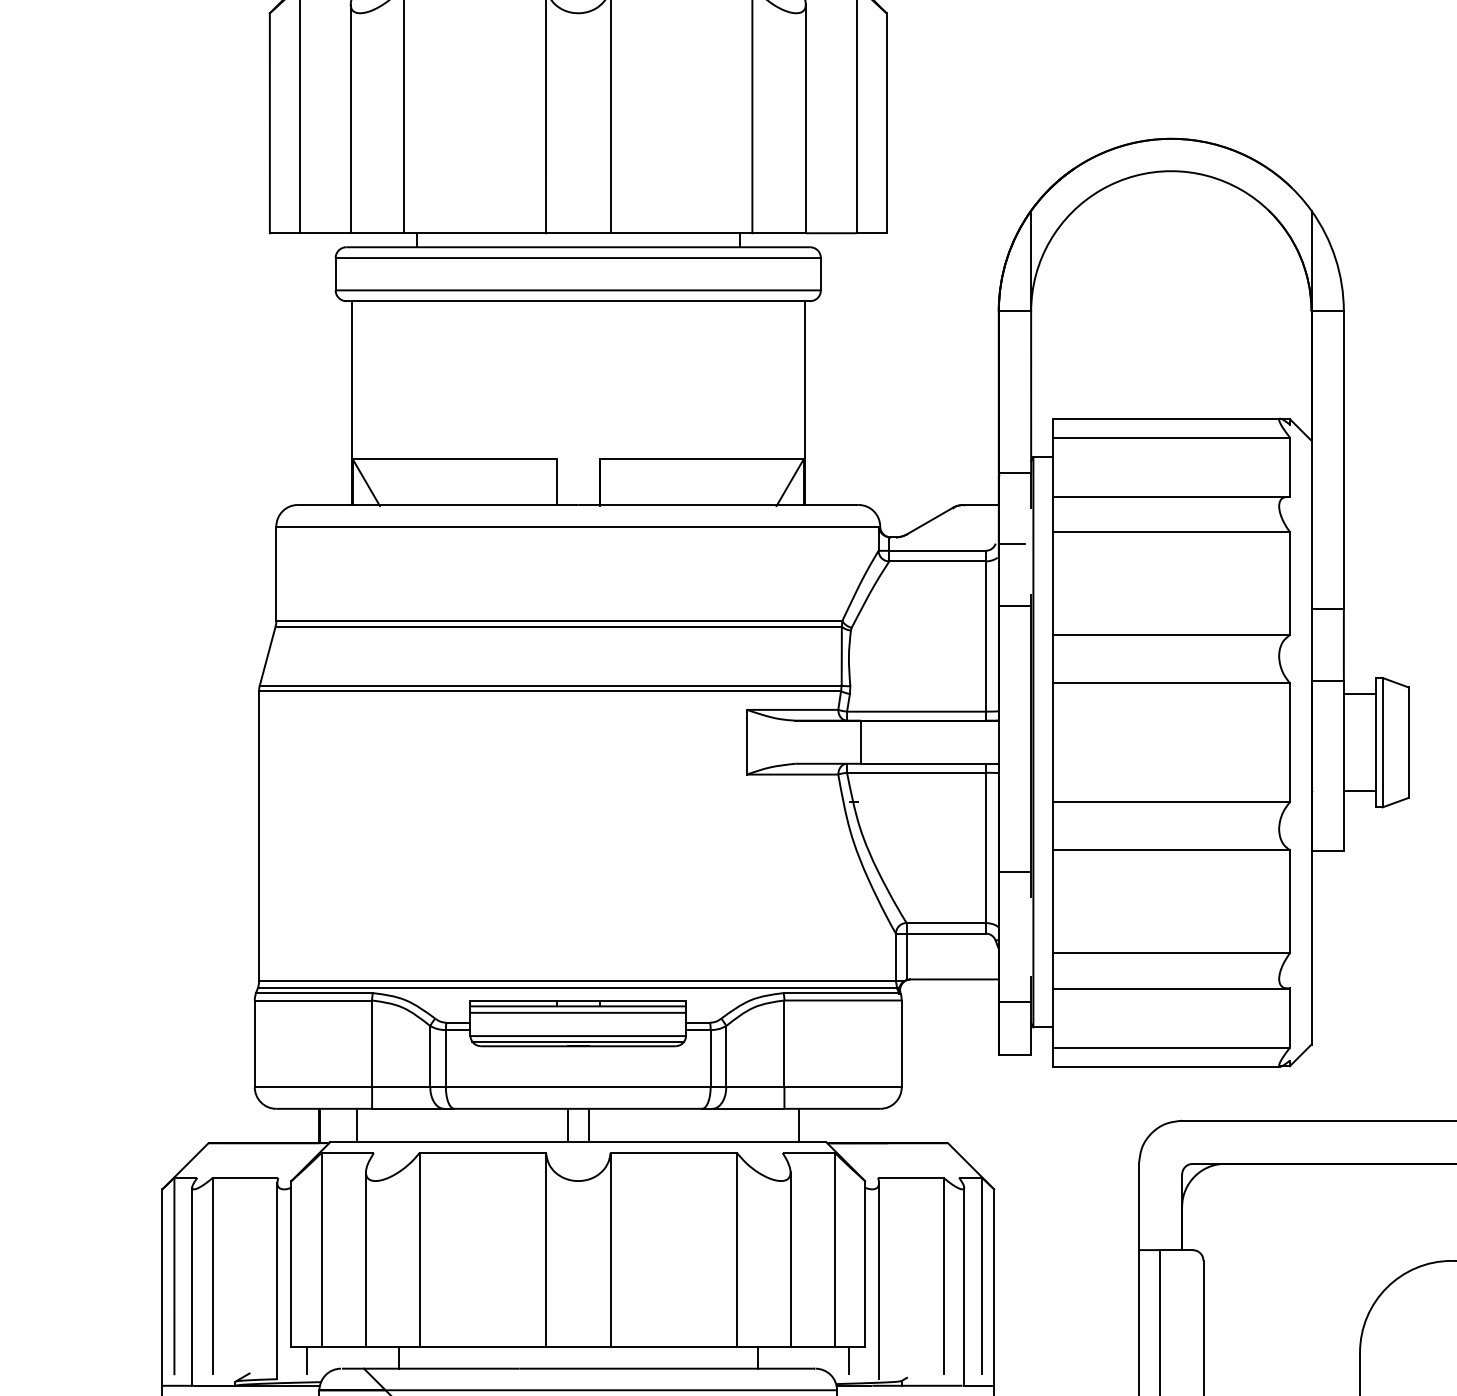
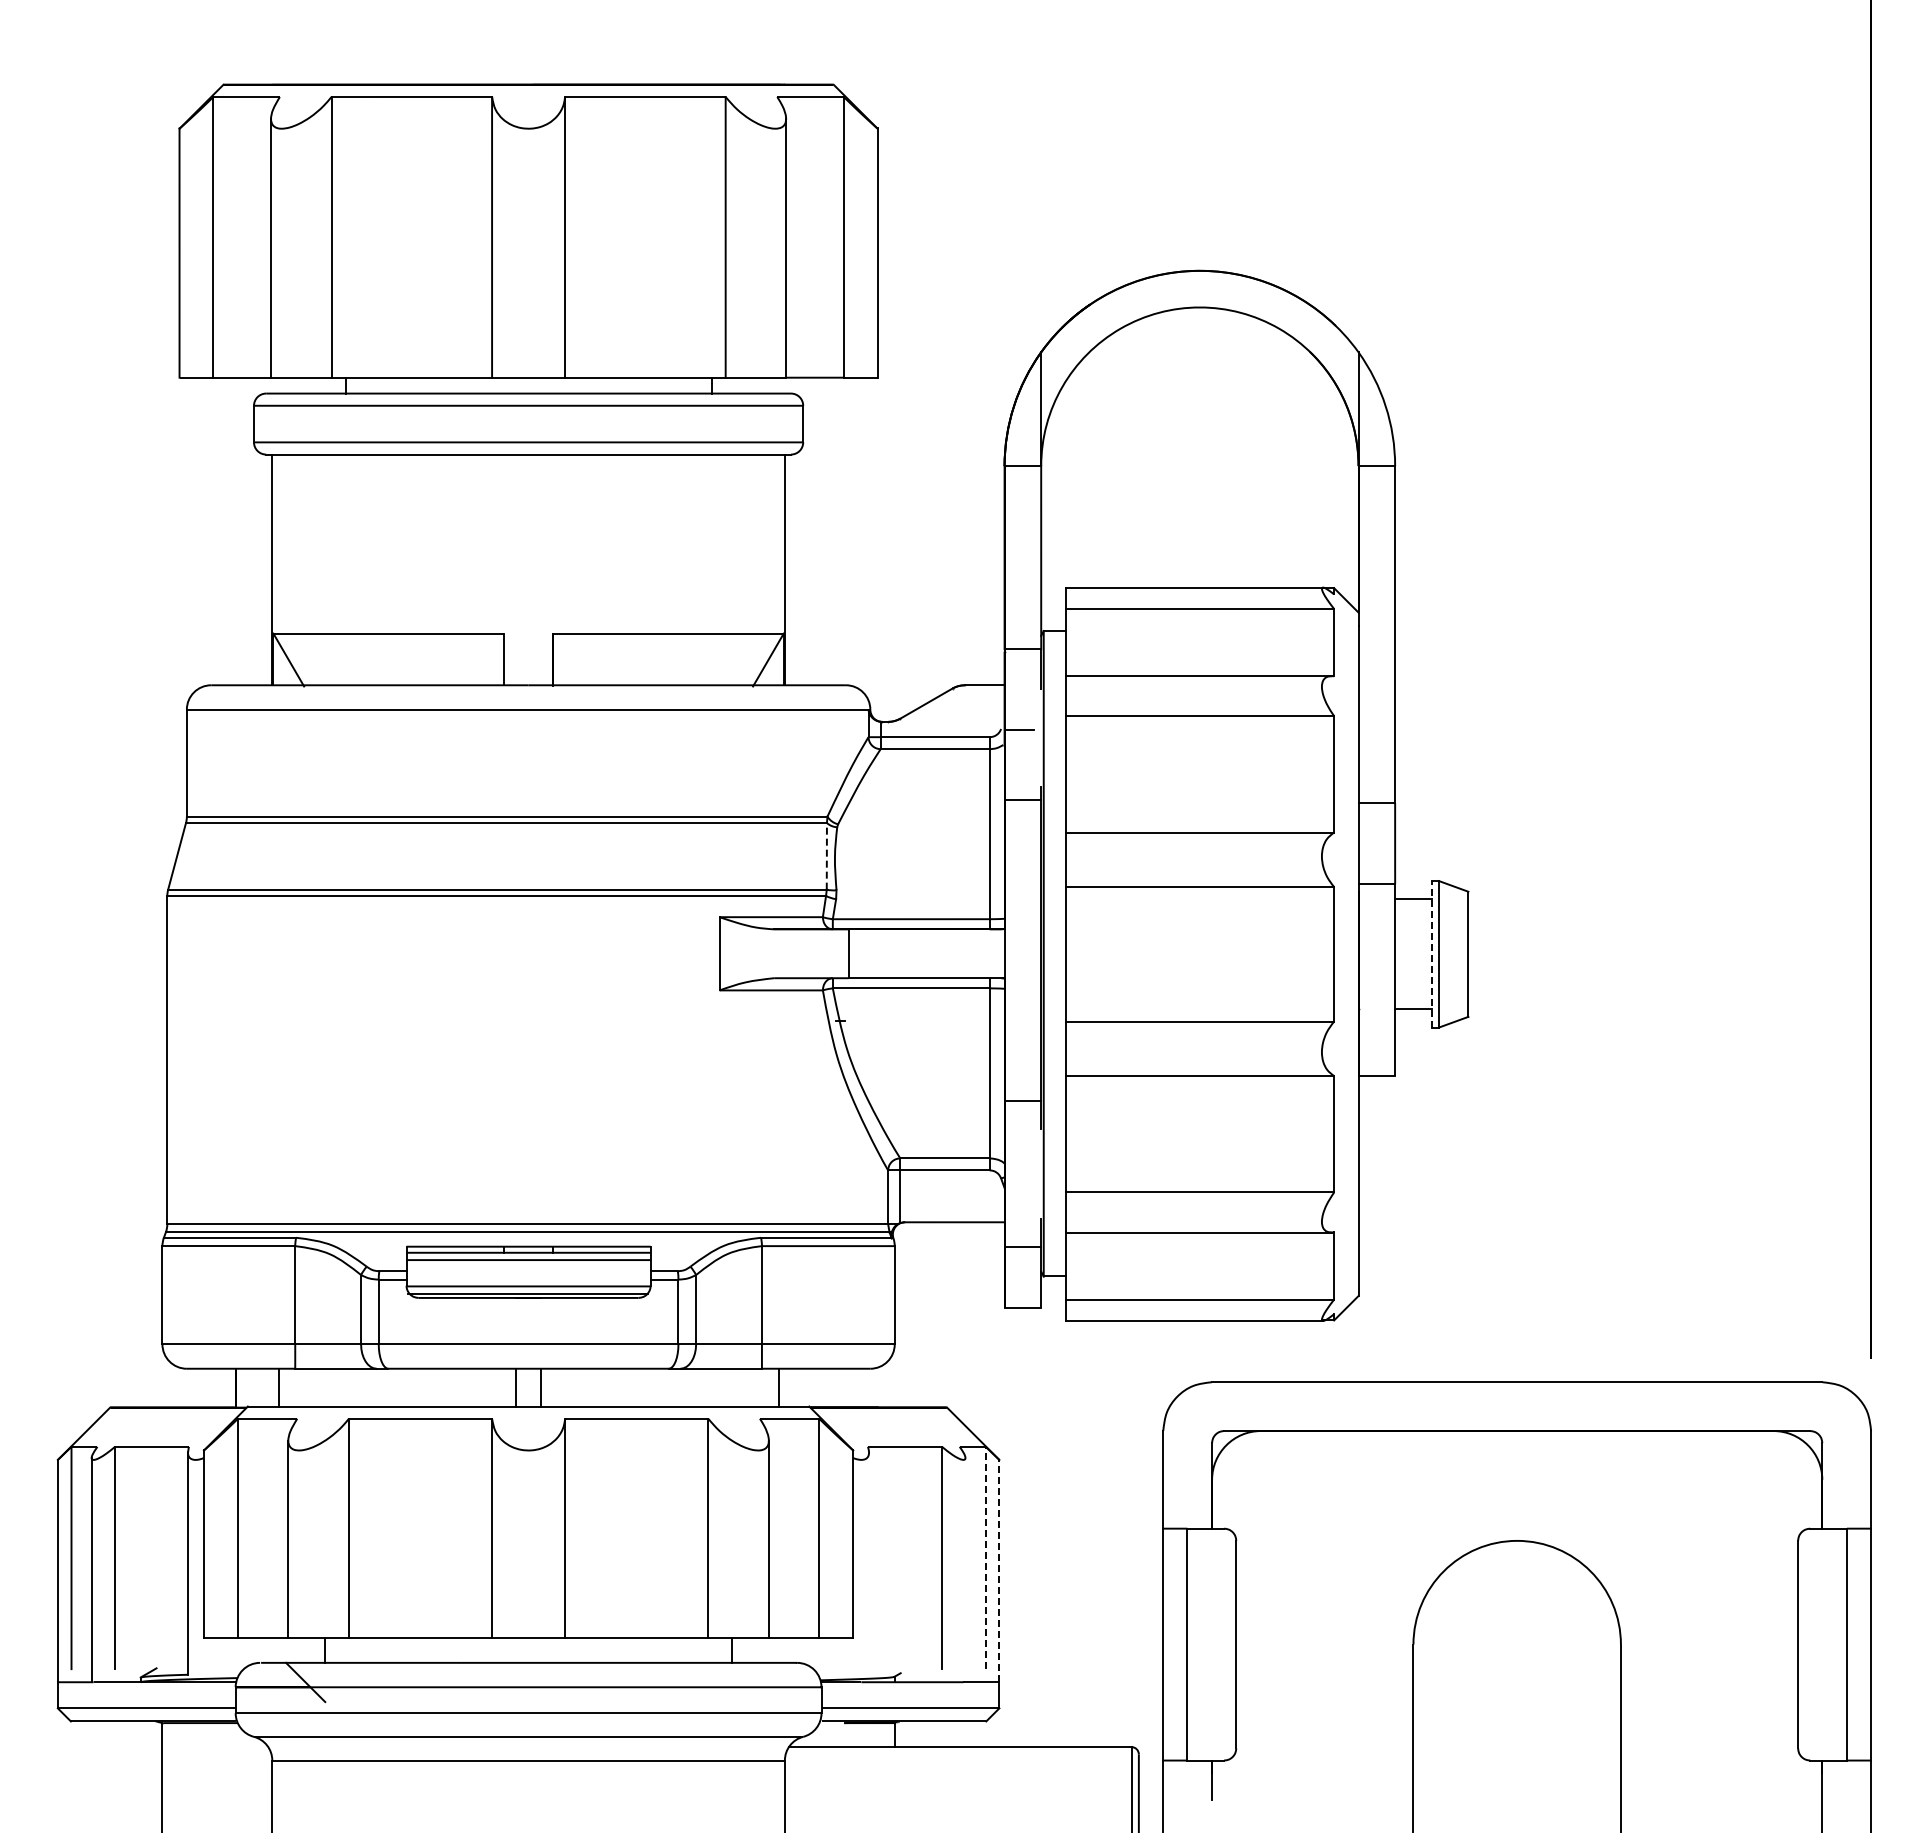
line: (841, 655) -> (826, 855), solid -> dashed
line: (1375, 741) -> (1431, 953), solid -> dashed
line: (981, 1275) -> (985, 1557), solid -> dashed
line: (879, 1280) -> (869, 1563), removed
line: (964, 1285) -> (965, 1568), removed
line: (994, 1287) -> (999, 1570), solid -> dashed
line: (306, 1360) -> (221, 1653), removed
line: (849, 1360) -> (835, 1653), removed

